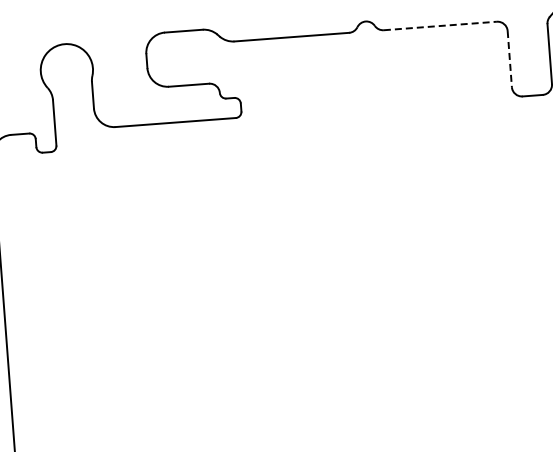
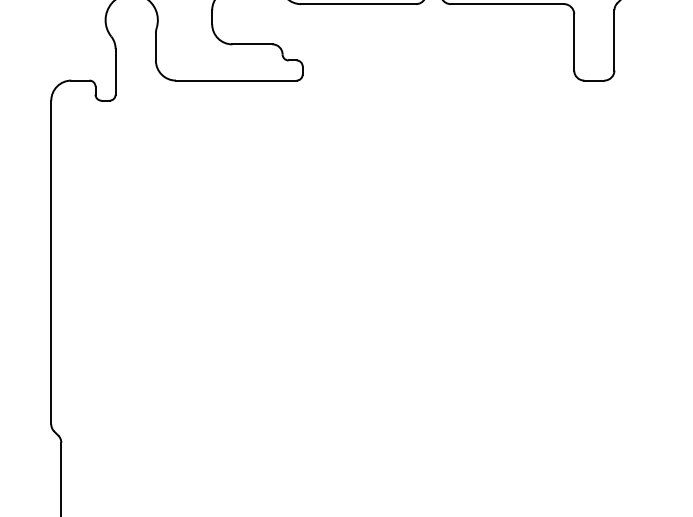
line: (440, 26) -> (507, 4), dashed -> solid
line: (510, 59) -> (574, 42), dashed -> solid

